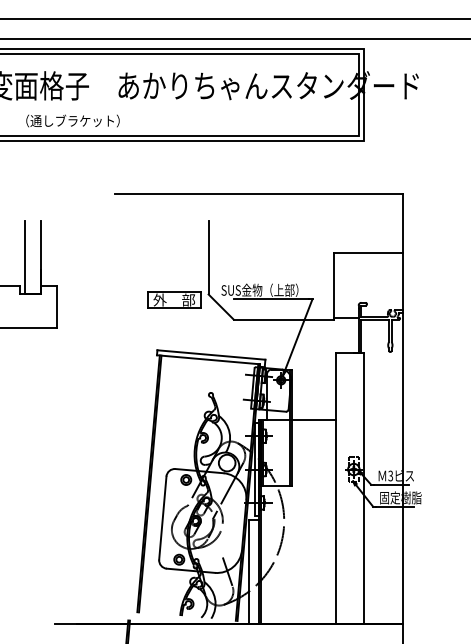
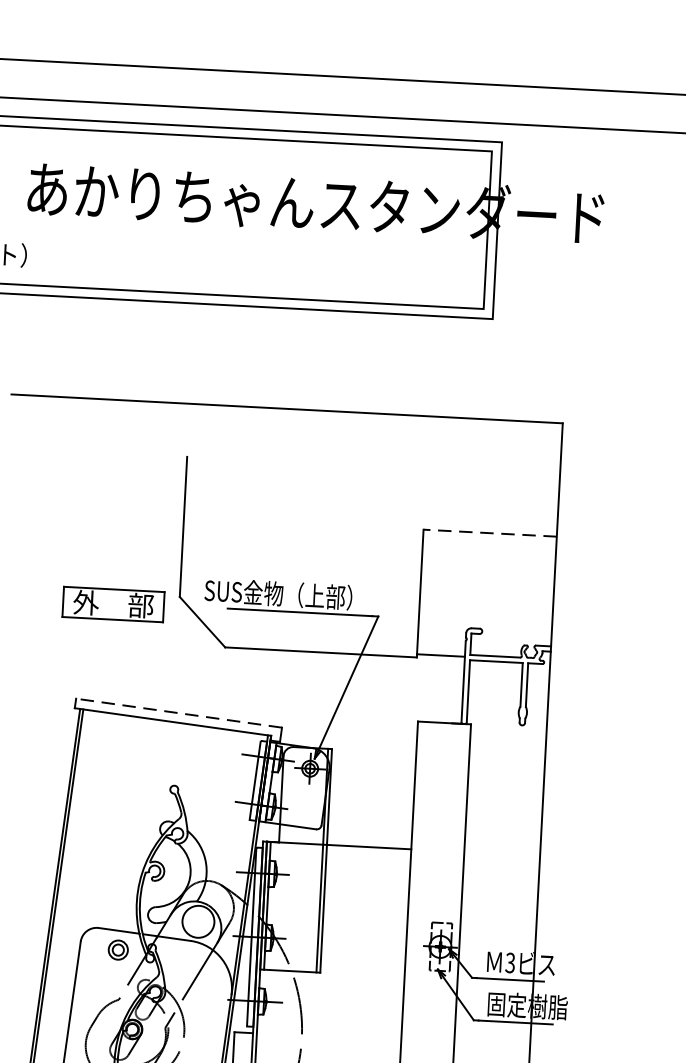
line: (368, 252) -> (490, 532), solid -> dashed
line: (210, 354) -> (177, 712), solid -> dashed

